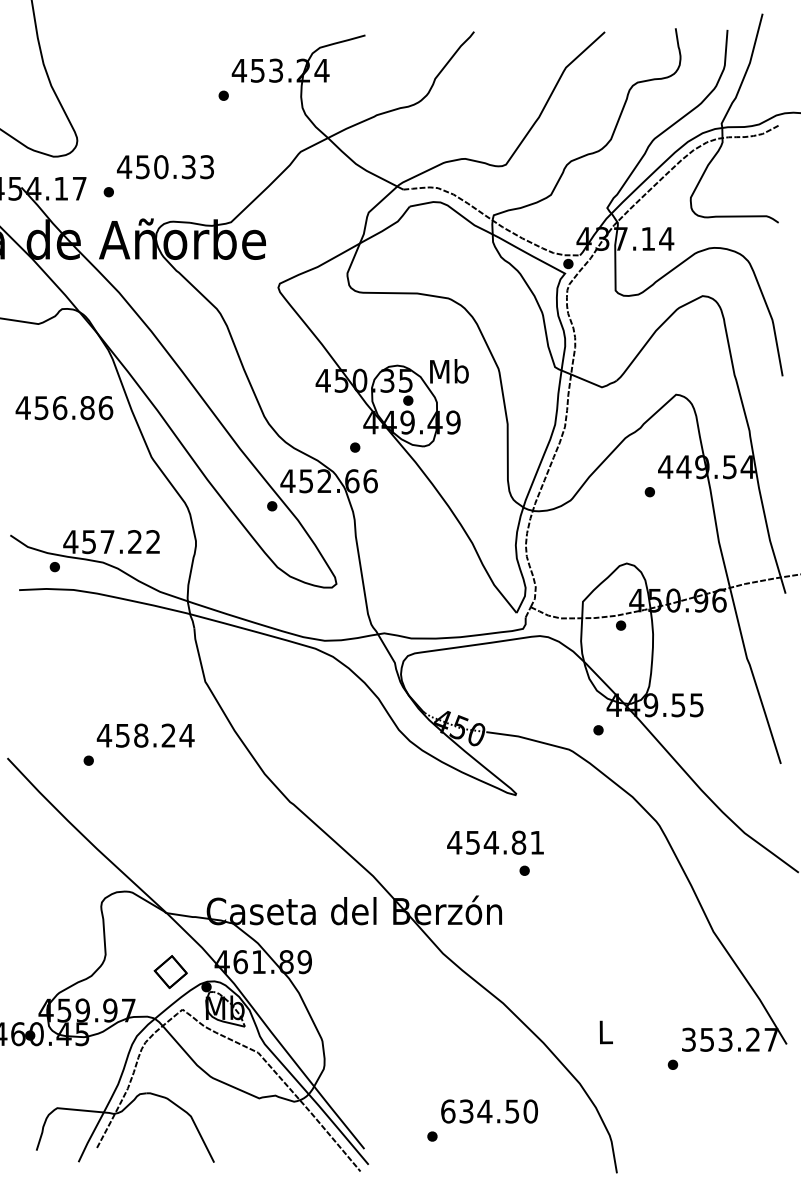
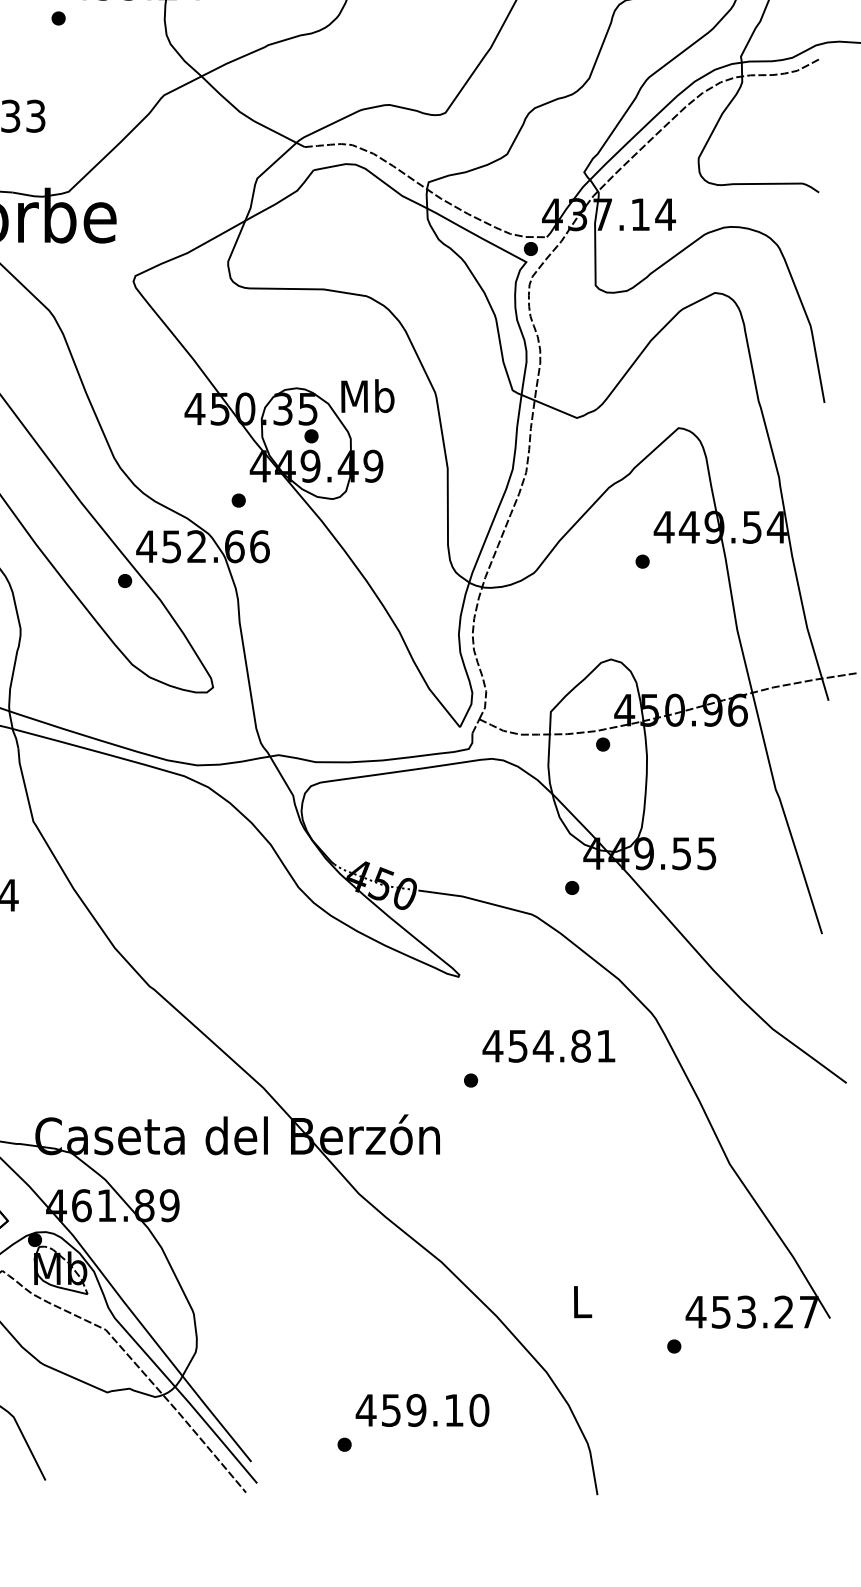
text: (495, 842) -> (548, 1045), moved
text: (688, 1039) -> (695, 1311), 353.27 -> 453.27
text: (479, 1111) -> (409, 1410), 634.50 -> 459.10

